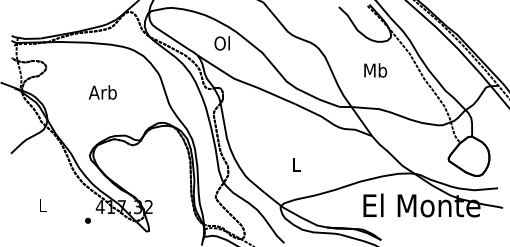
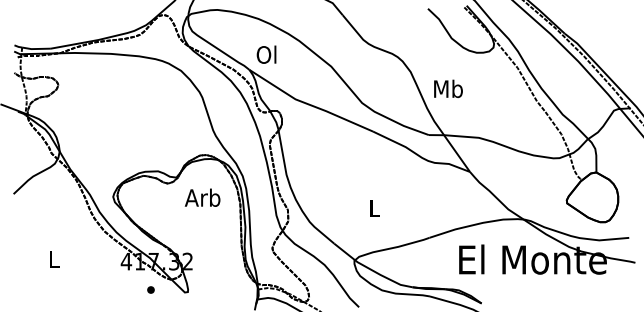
text: (222, 43) -> (266, 54), moved
text: (375, 70) -> (448, 88), moved
text: (102, 92) -> (202, 197), moved
part: (87, 220) -> (150, 289), moved

